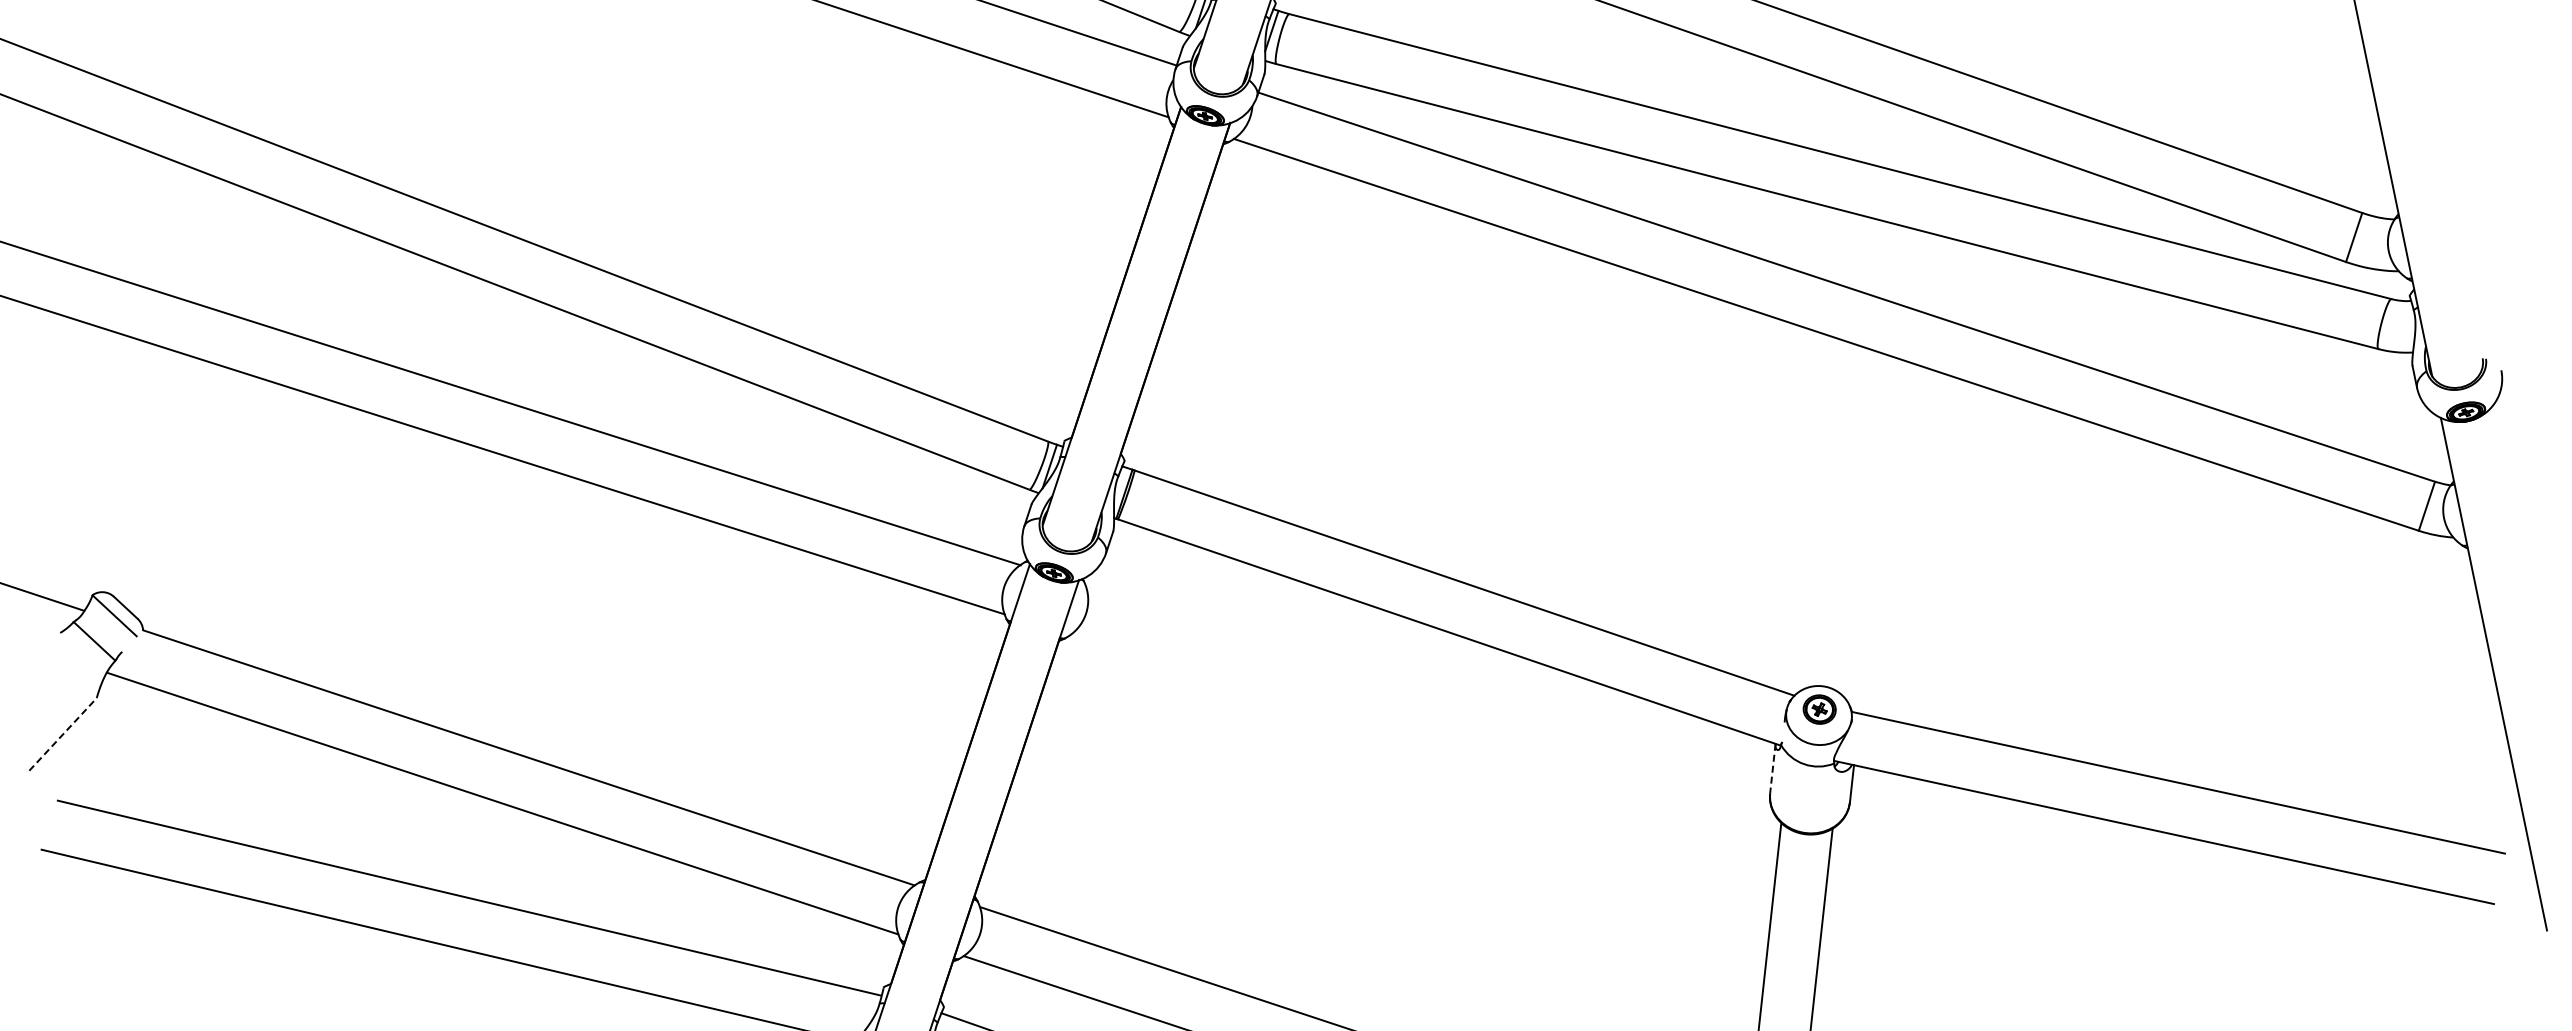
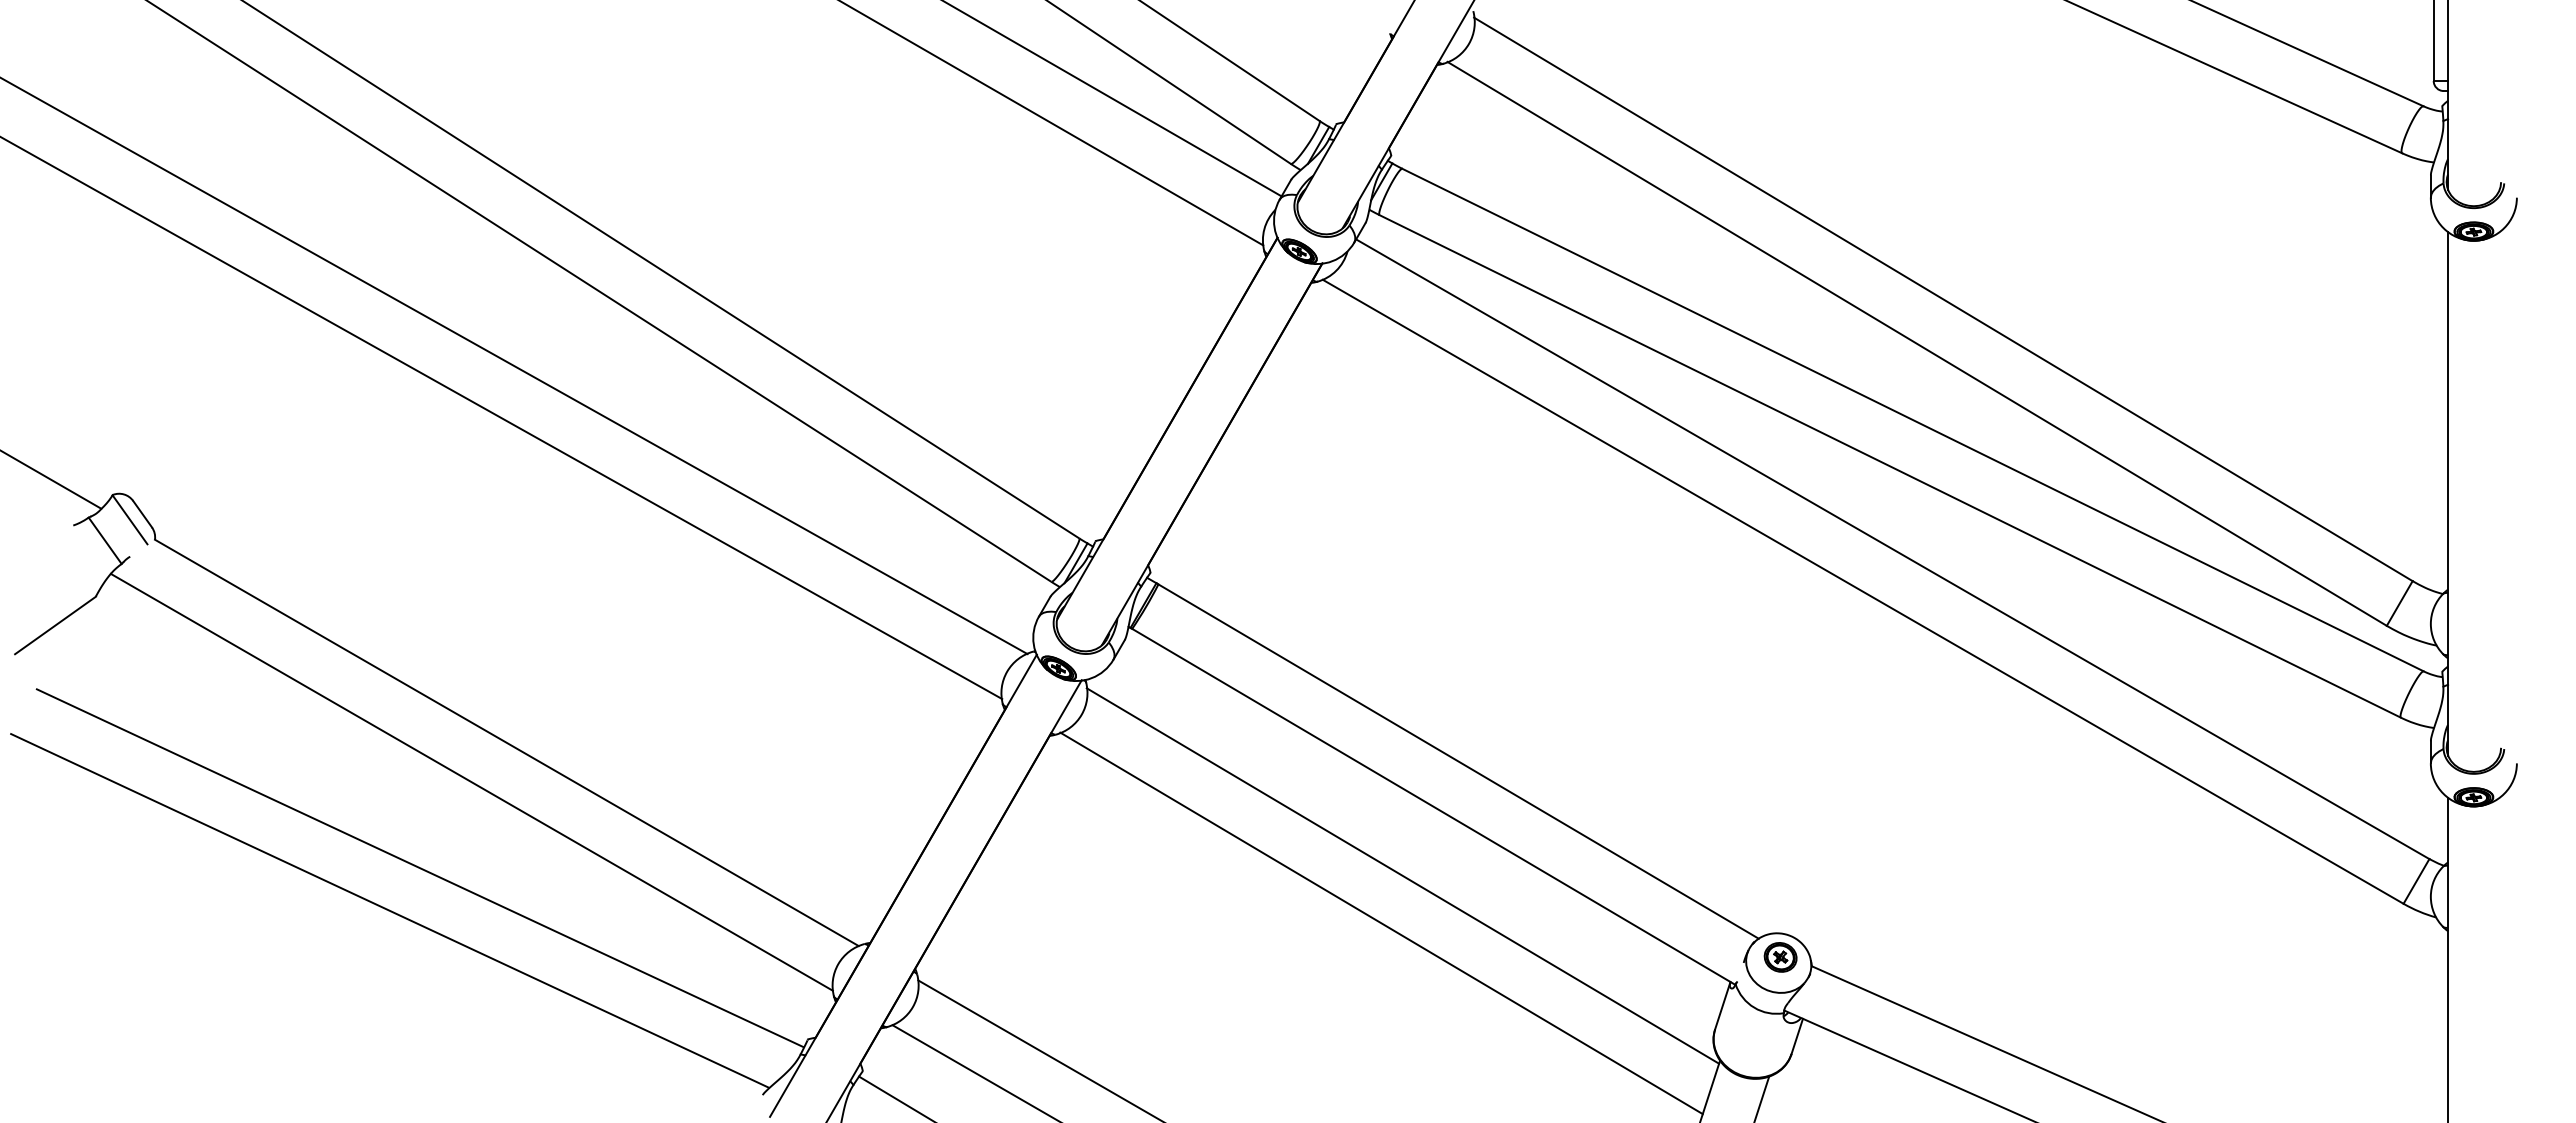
line: (1432, 706) -> (1402, 875), added
line: (63, 734) -> (55, 625), dashed -> solid
line: (1421, 757) -> (1381, 923), added
line: (1772, 768) -> (1722, 1005), dashed -> solid

